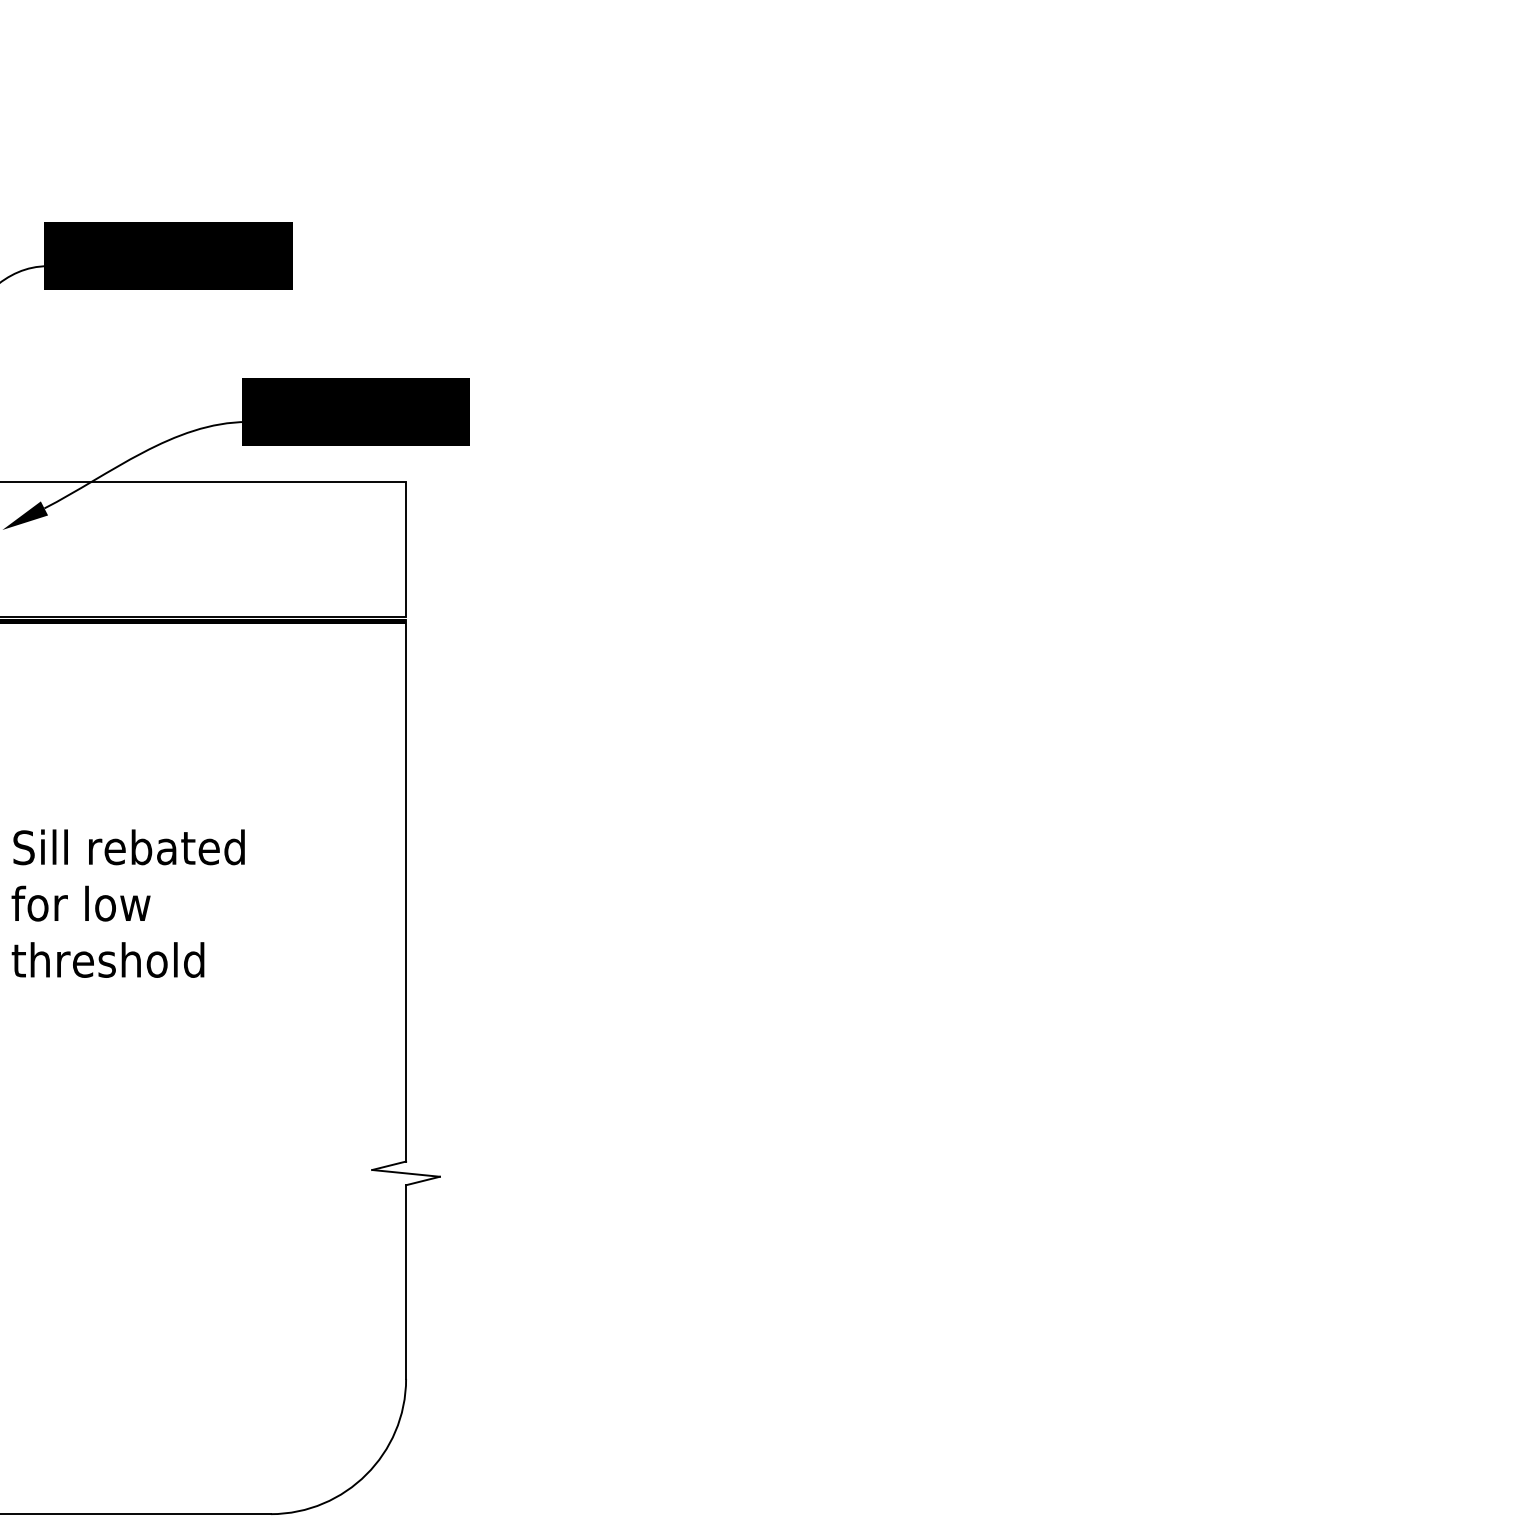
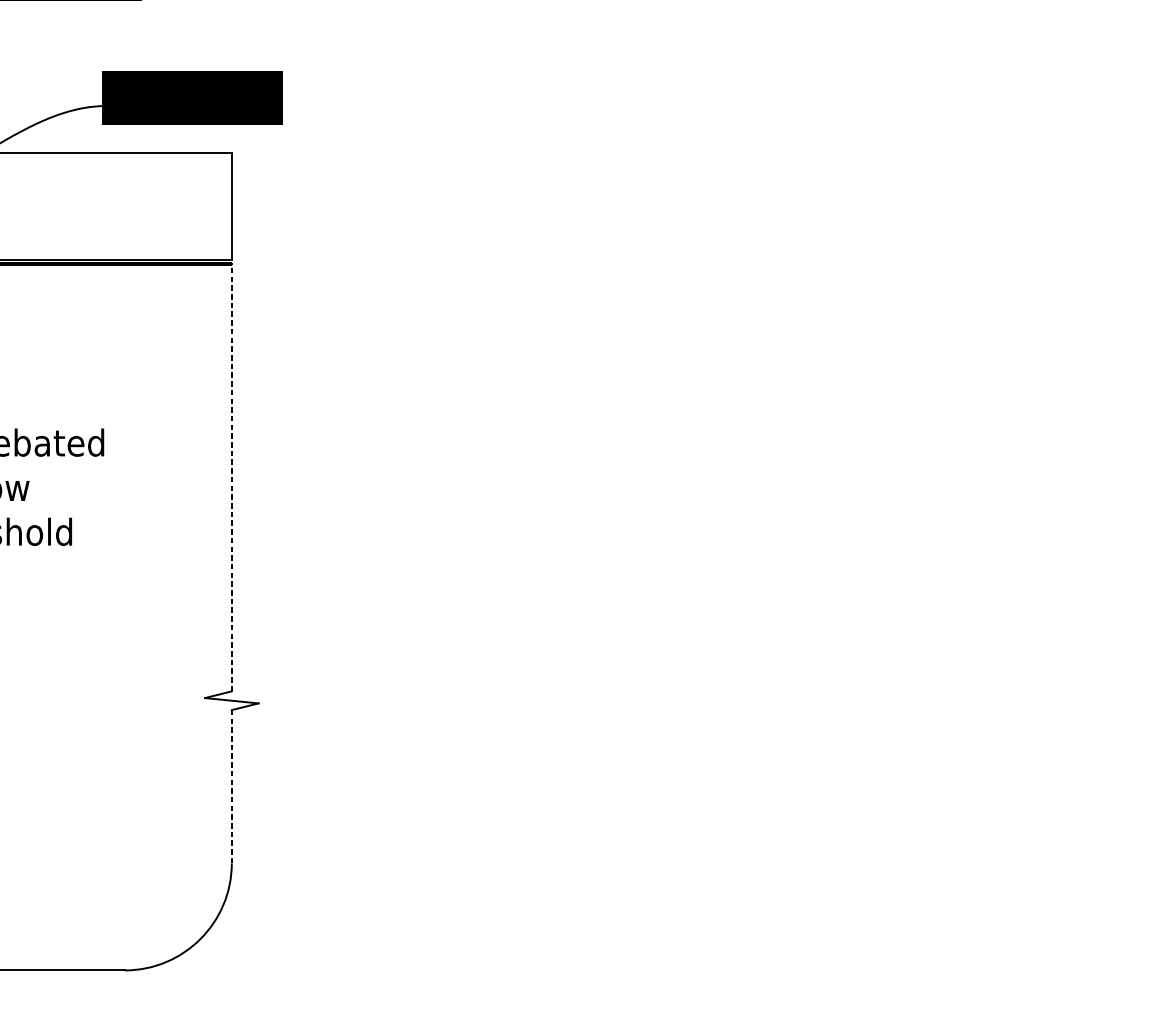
line: (406, 890) -> (232, 476), solid -> dashed
line: (406, 1282) -> (232, 787), solid -> dashed

